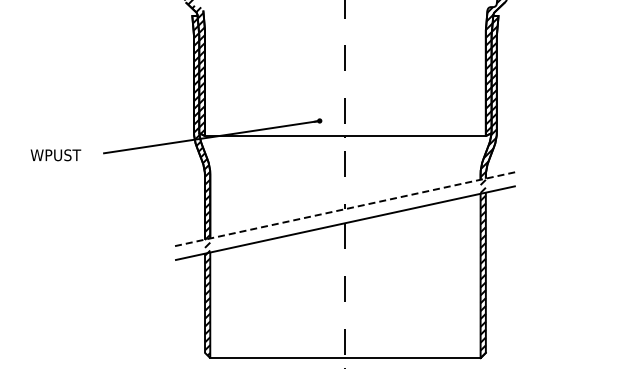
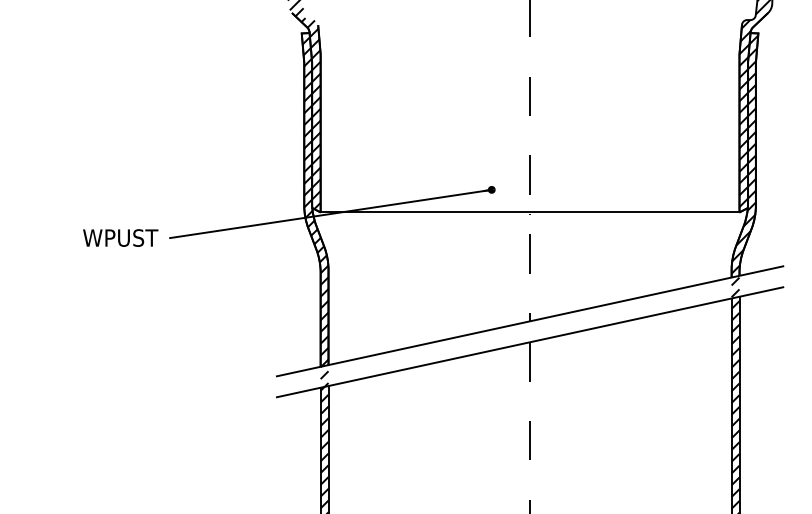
text: (55, 155) -> (120, 238), moved
line: (345, 209) -> (530, 321), dashed -> solid

